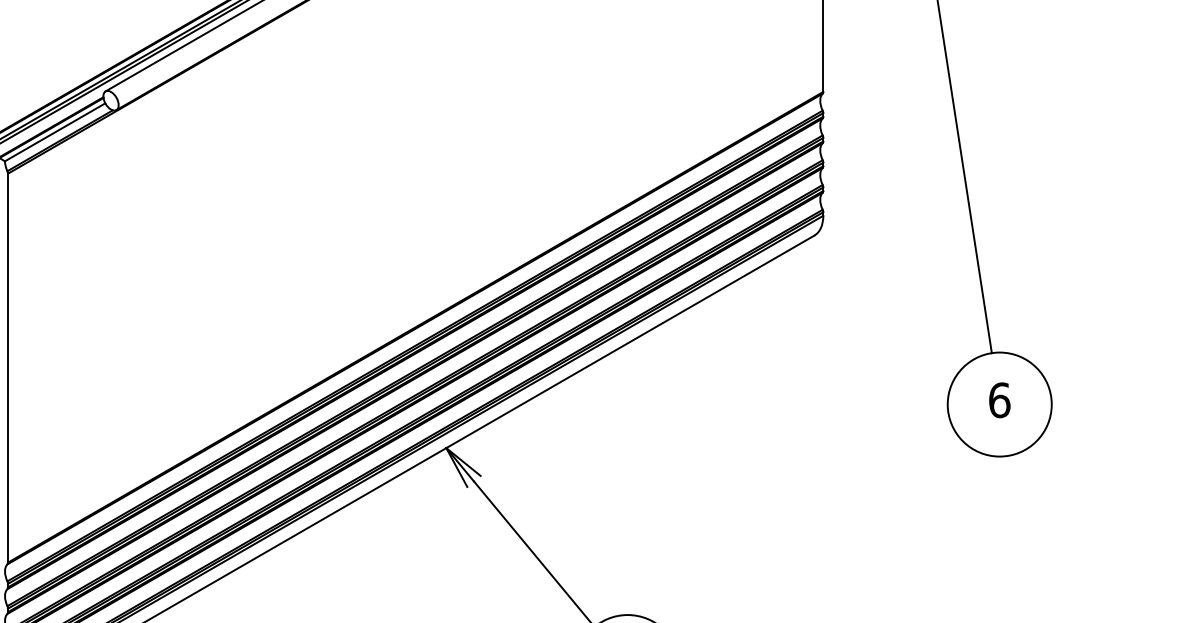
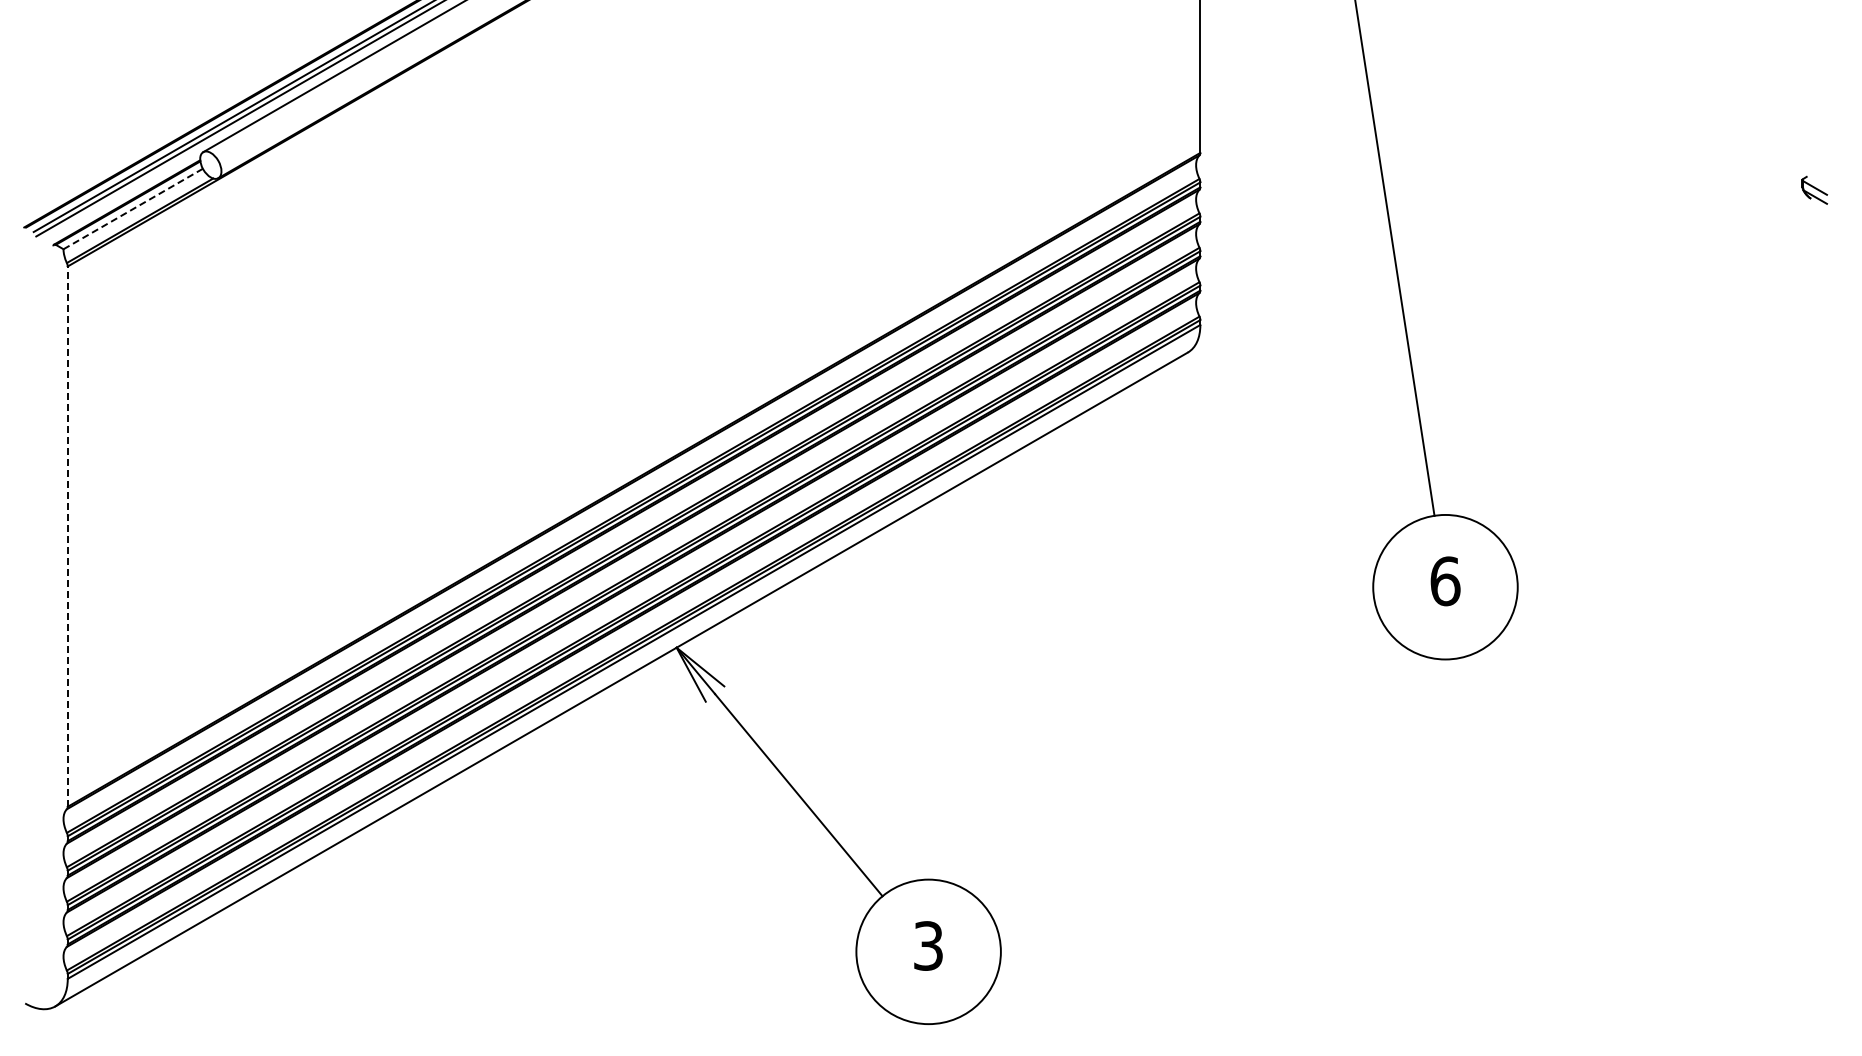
line: (54, 132) -> (132, 209), solid -> dashed
line: (7, 368) -> (67, 536), solid -> dashed

